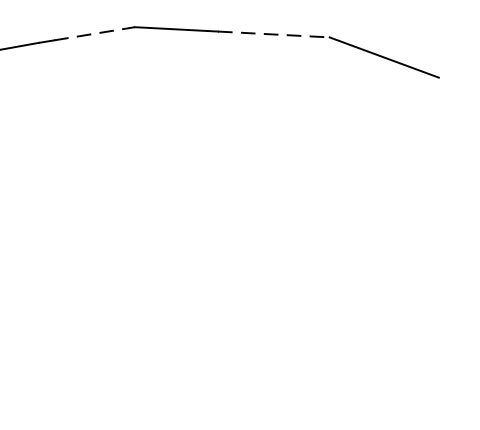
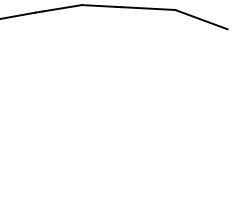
line: (94, 34) -> (62, 8), dashed -> solid
line: (273, 34) -> (148, 8), dashed -> solid

